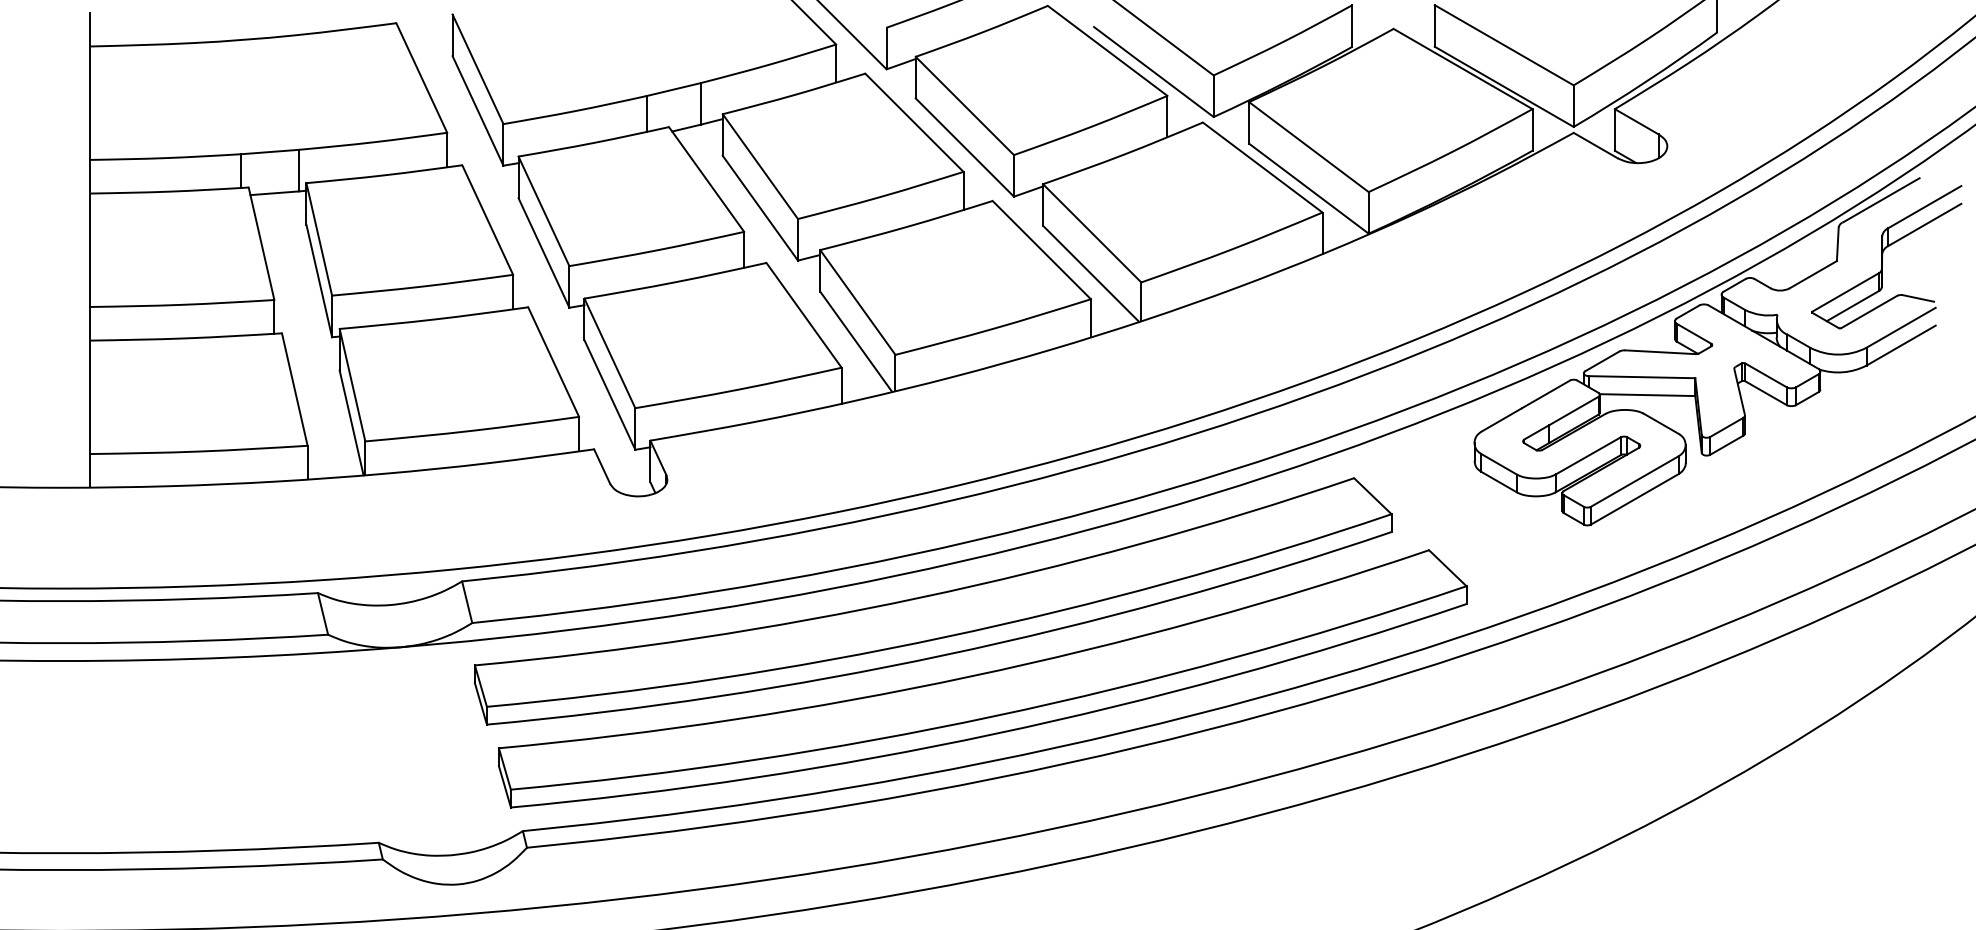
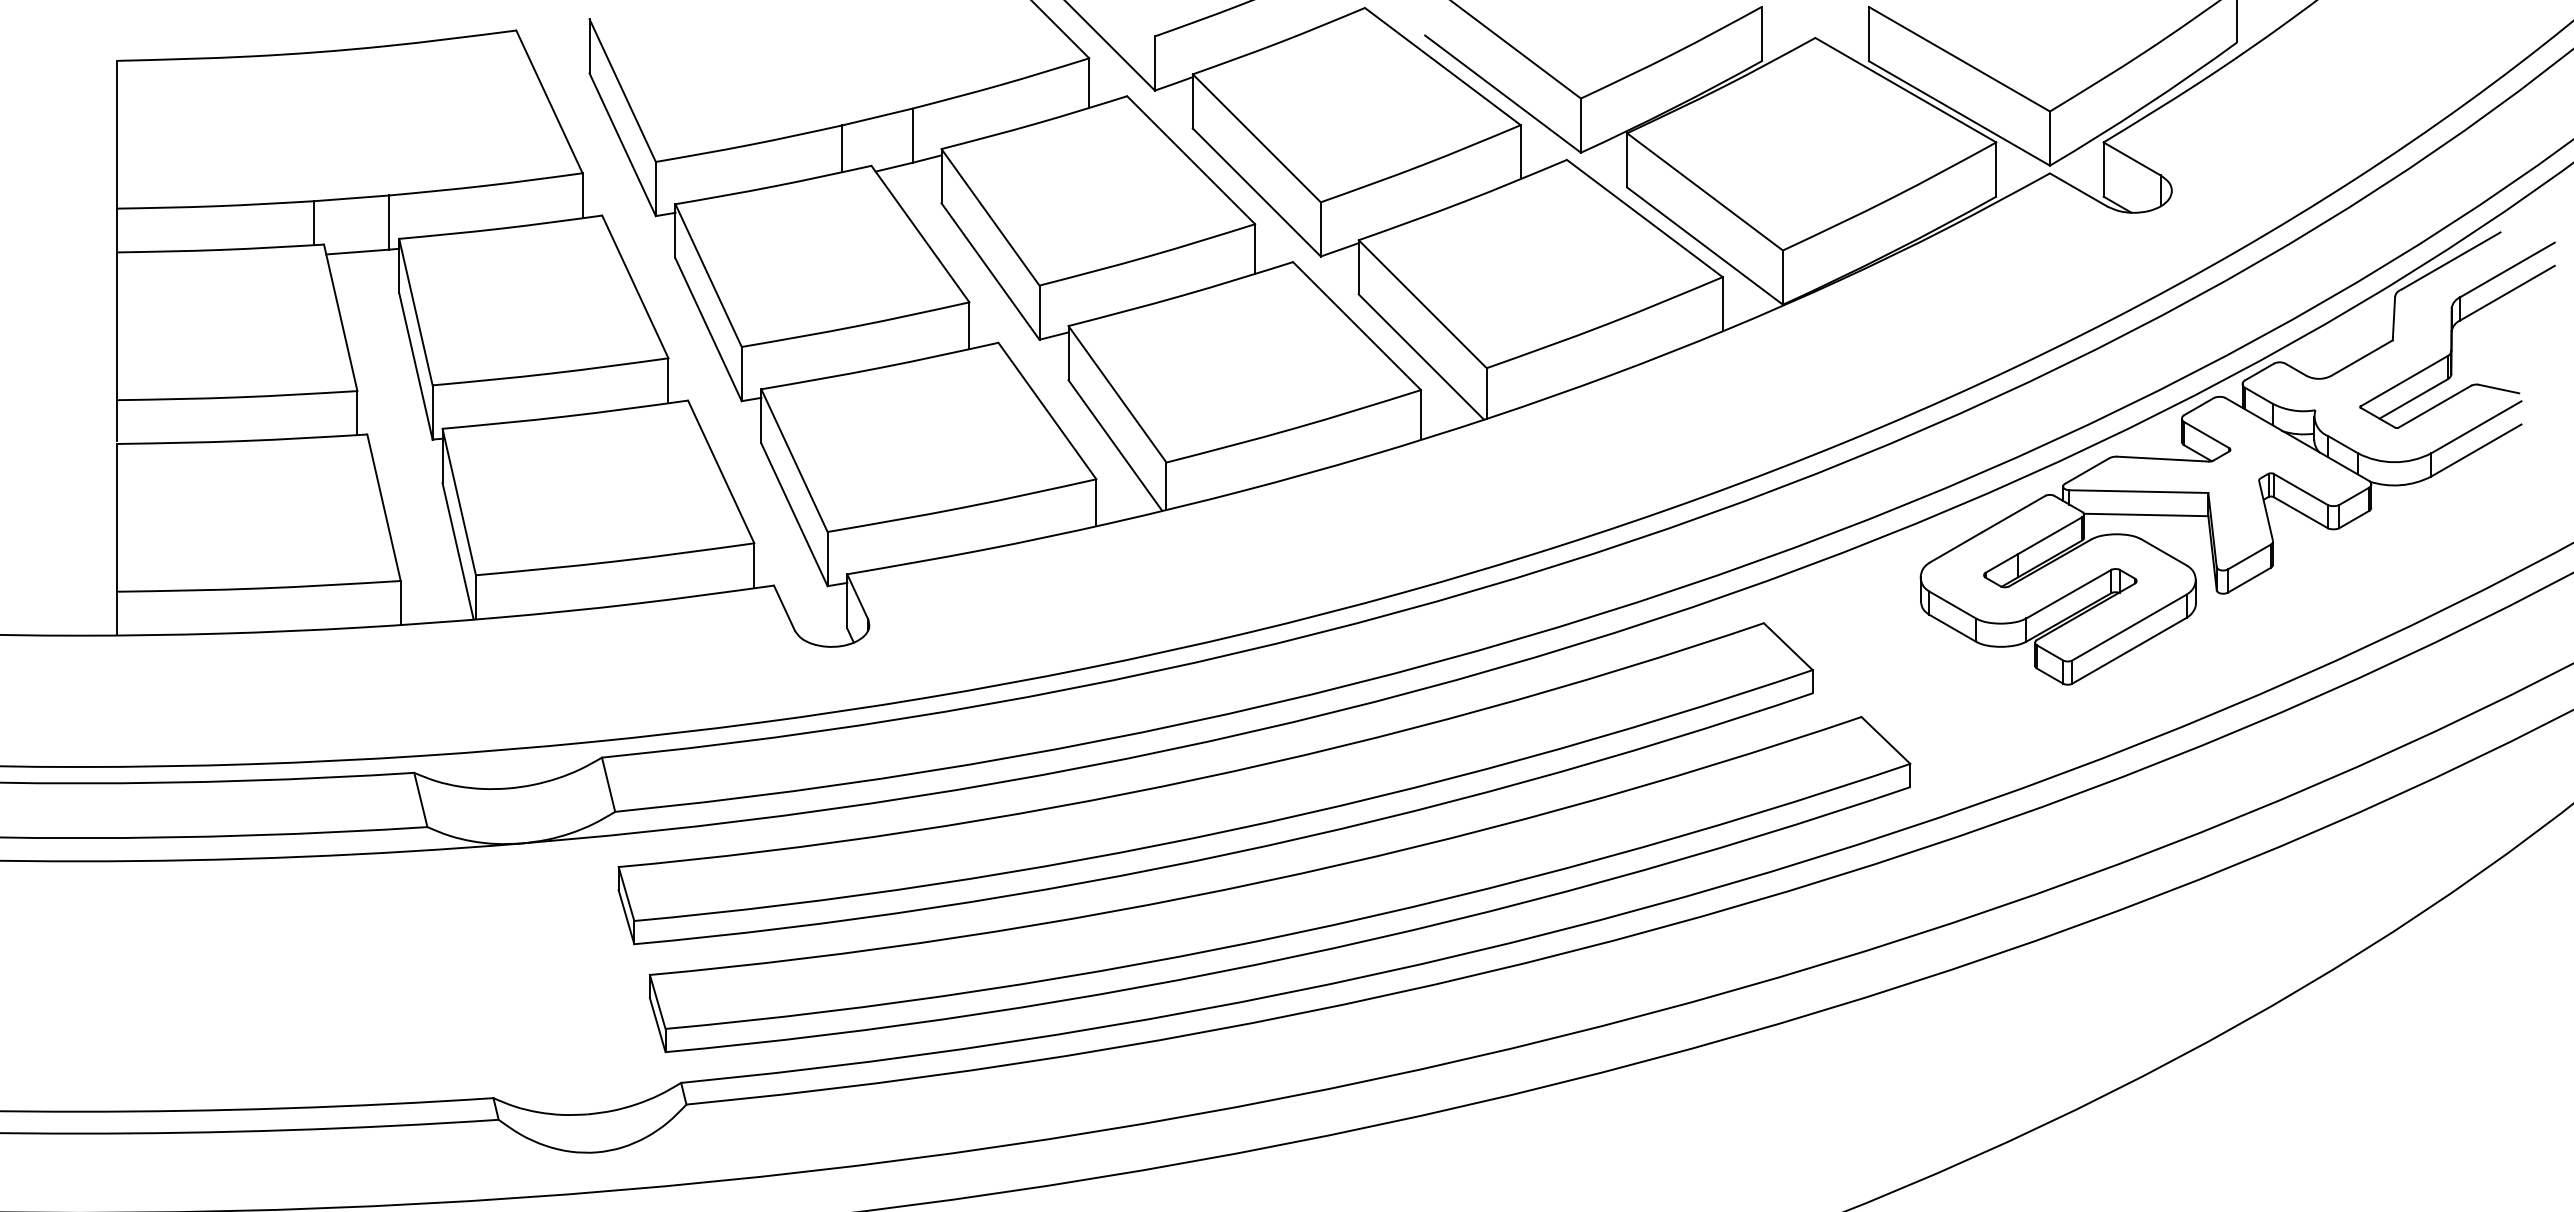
line: (90, 28) -> (117, 37), removed

